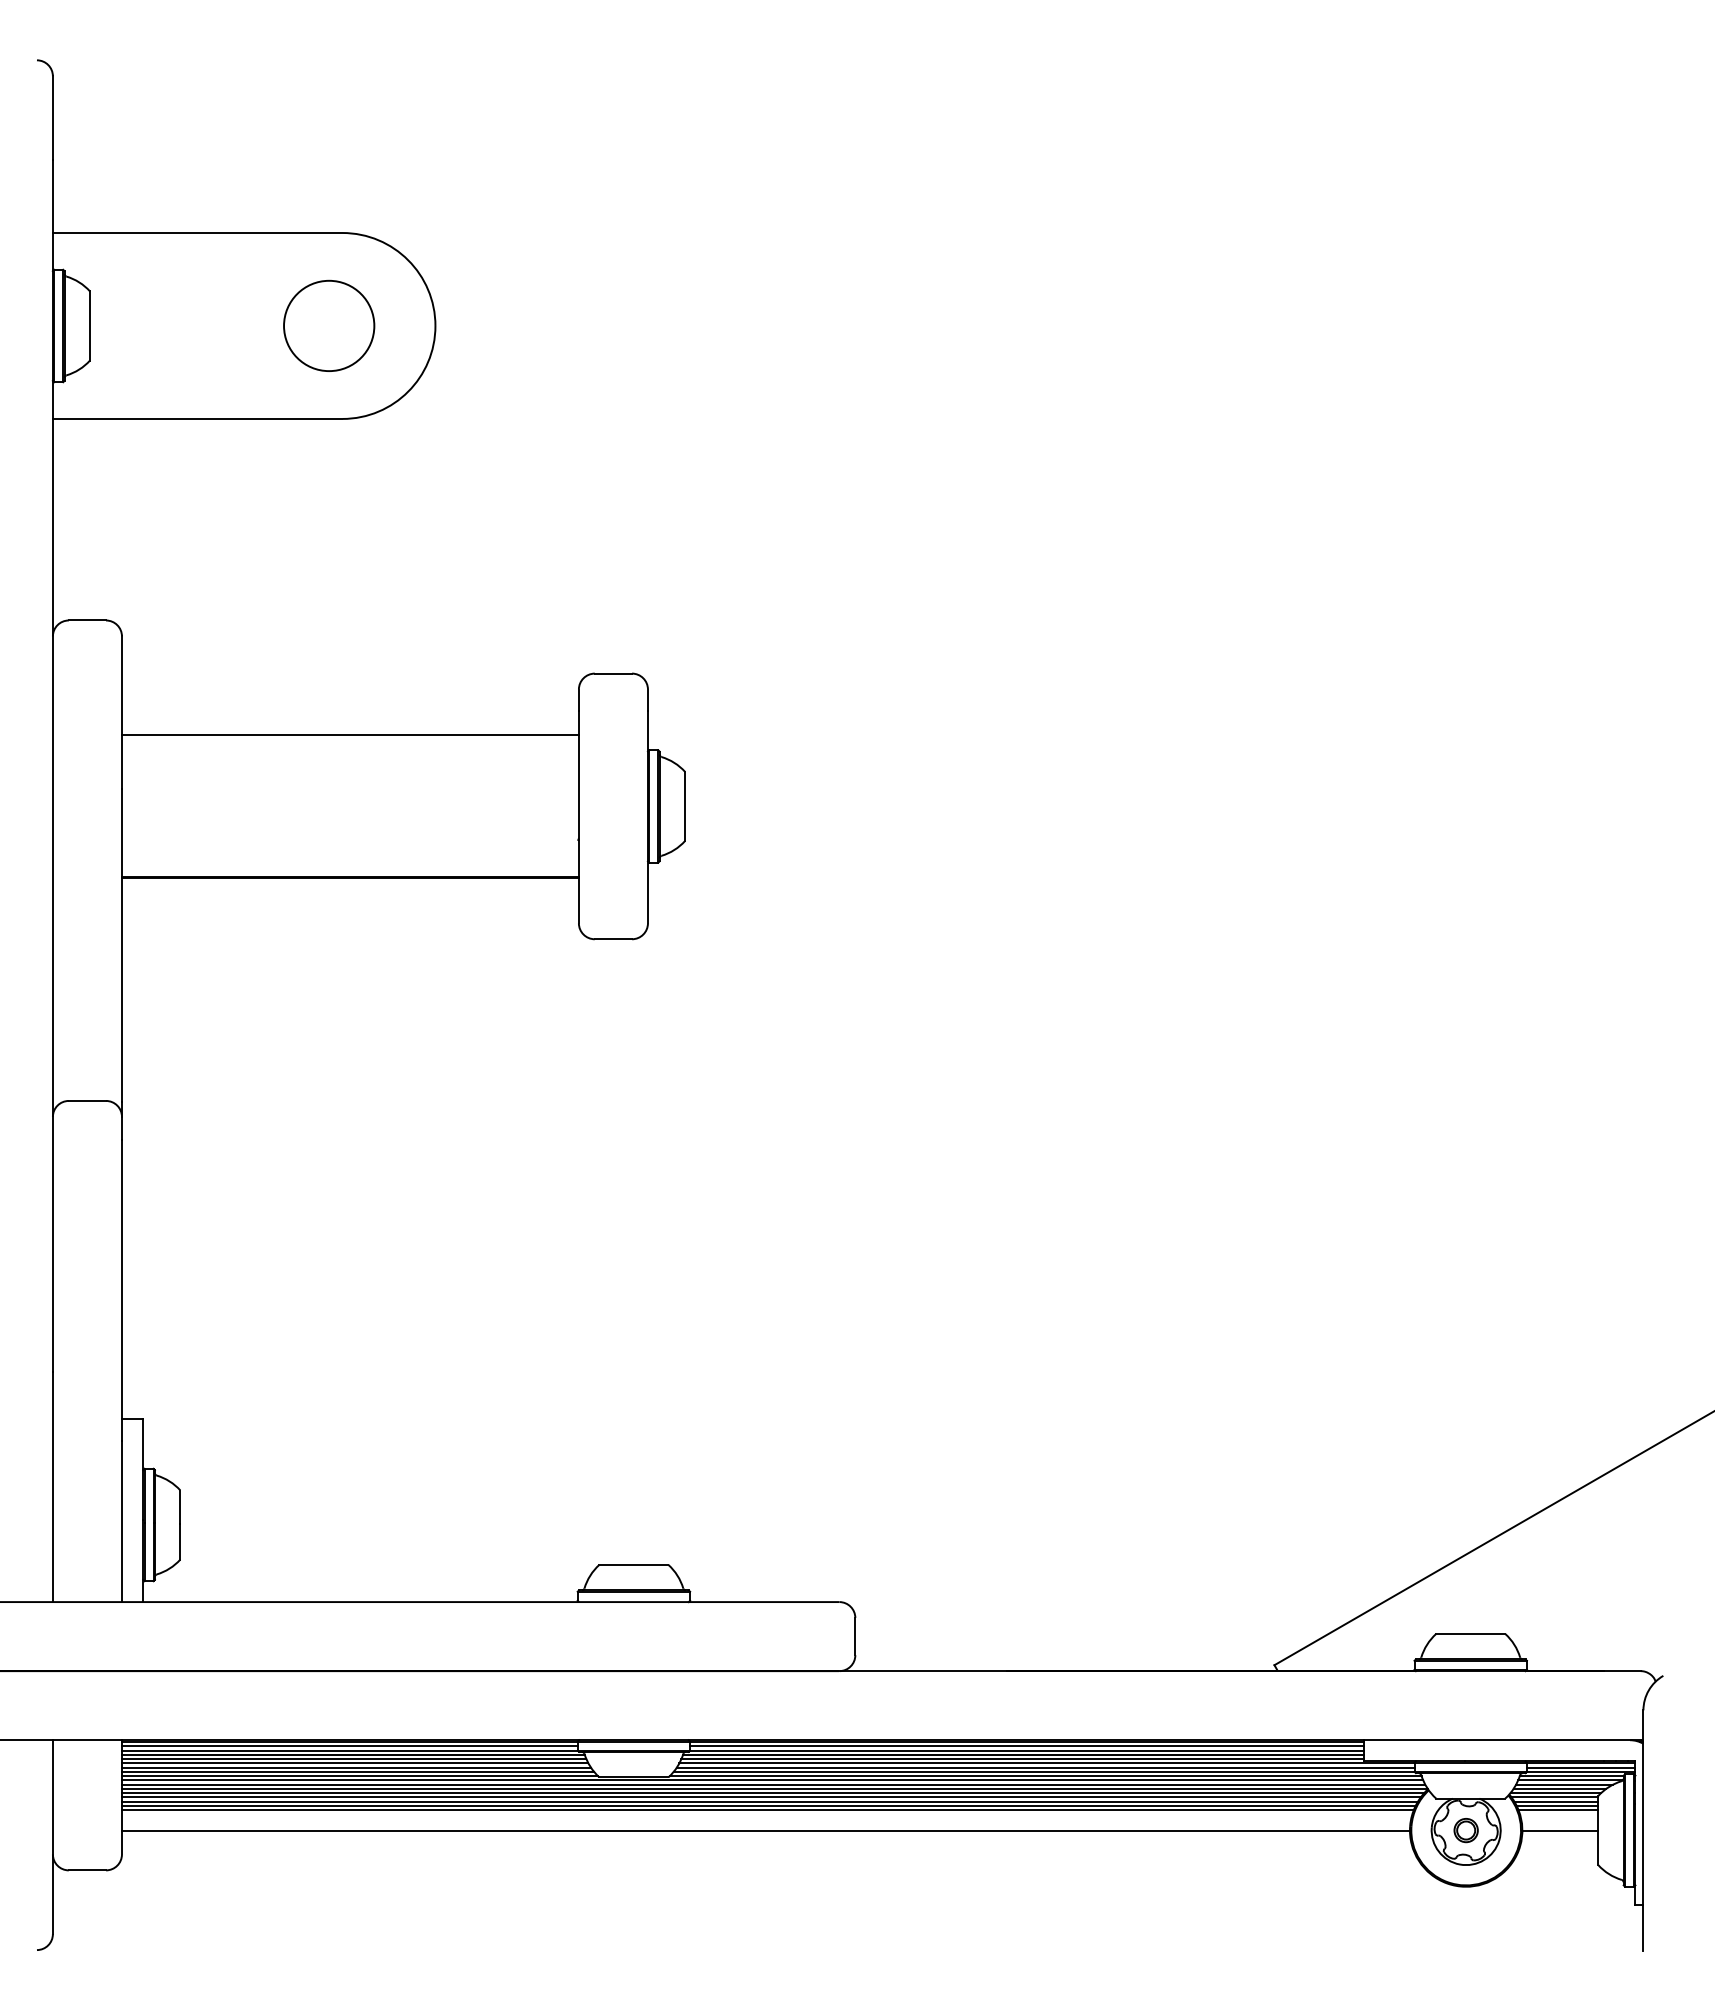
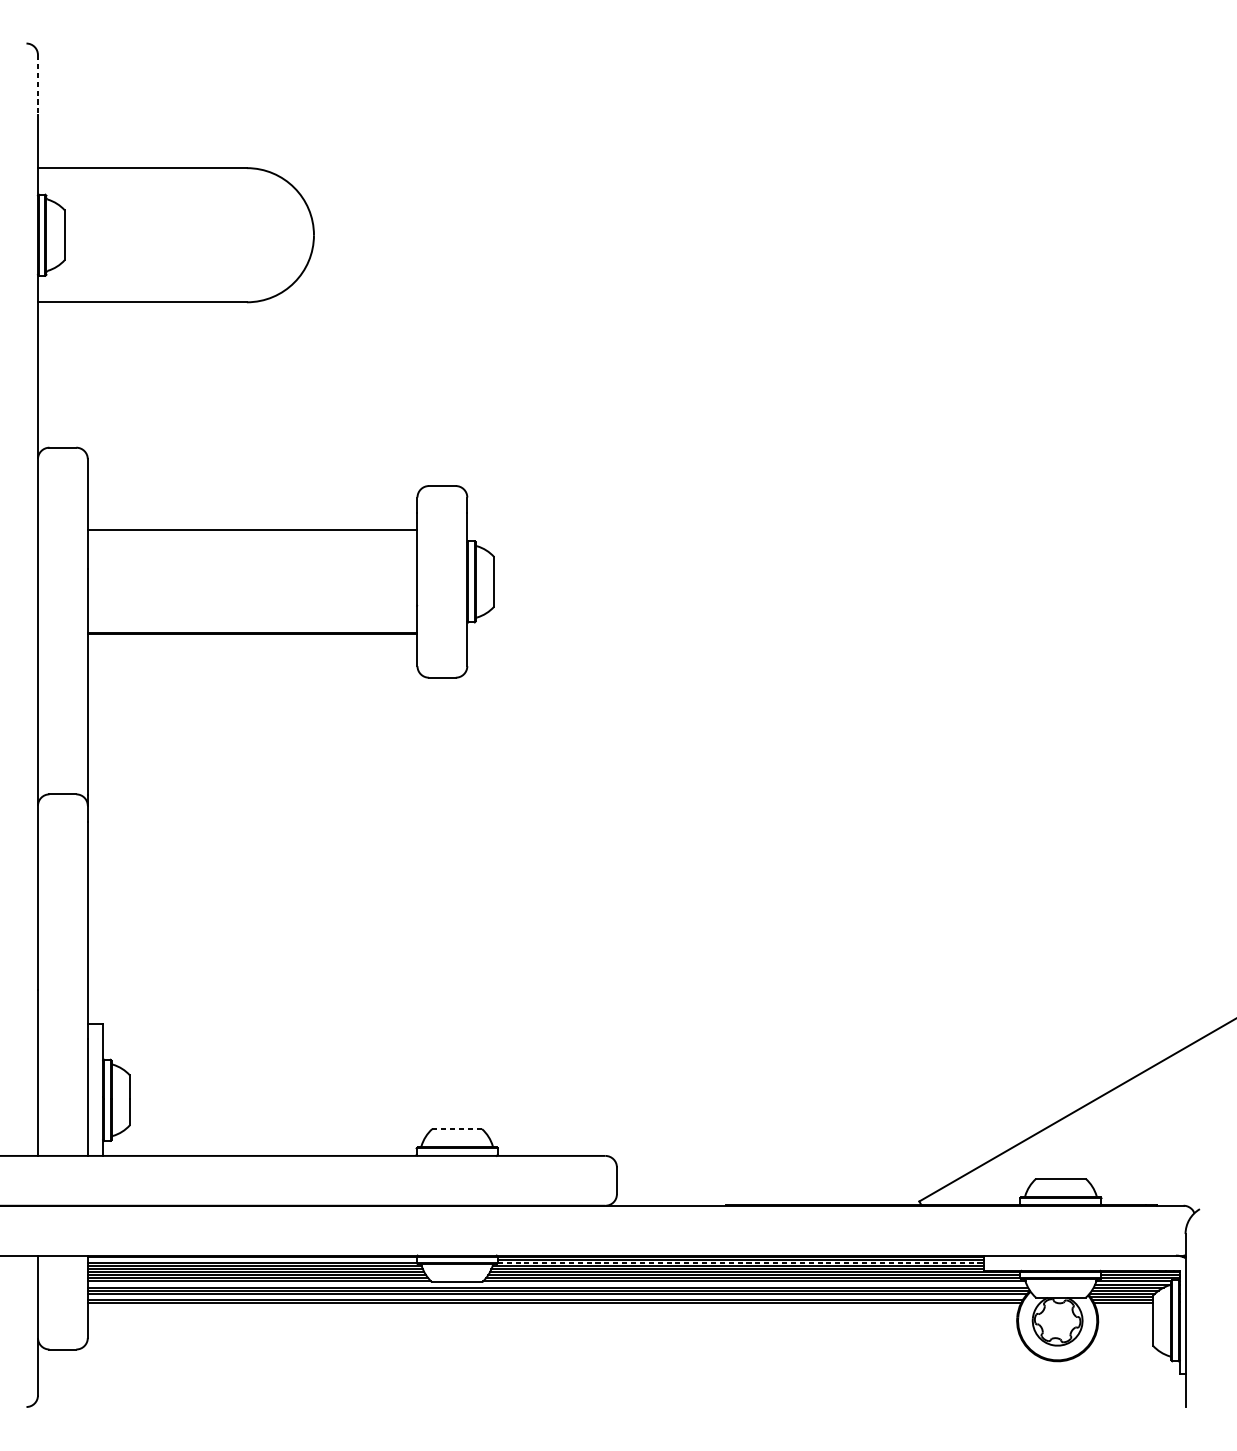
line: (52, 117) -> (37, 84), solid -> dashed
circle: (329, 325) -> (237, 234), removed
line: (633, 1564) -> (456, 1128), solid -> dashed
line: (349, 1746) -> (251, 1260), removed
line: (1027, 1750) -> (741, 1263), solid -> dashed
line: (772, 1780) -> (557, 1284), removed
line: (770, 1797) -> (555, 1296), removed
line: (767, 1810) -> (553, 1306), removed
line: (1558, 1810) -> (1124, 1306), removed
line: (765, 1830) -> (552, 1320), removed
part: (1465, 1830) -> (1057, 1320), removed
line: (1560, 1830) -> (1125, 1320), removed

